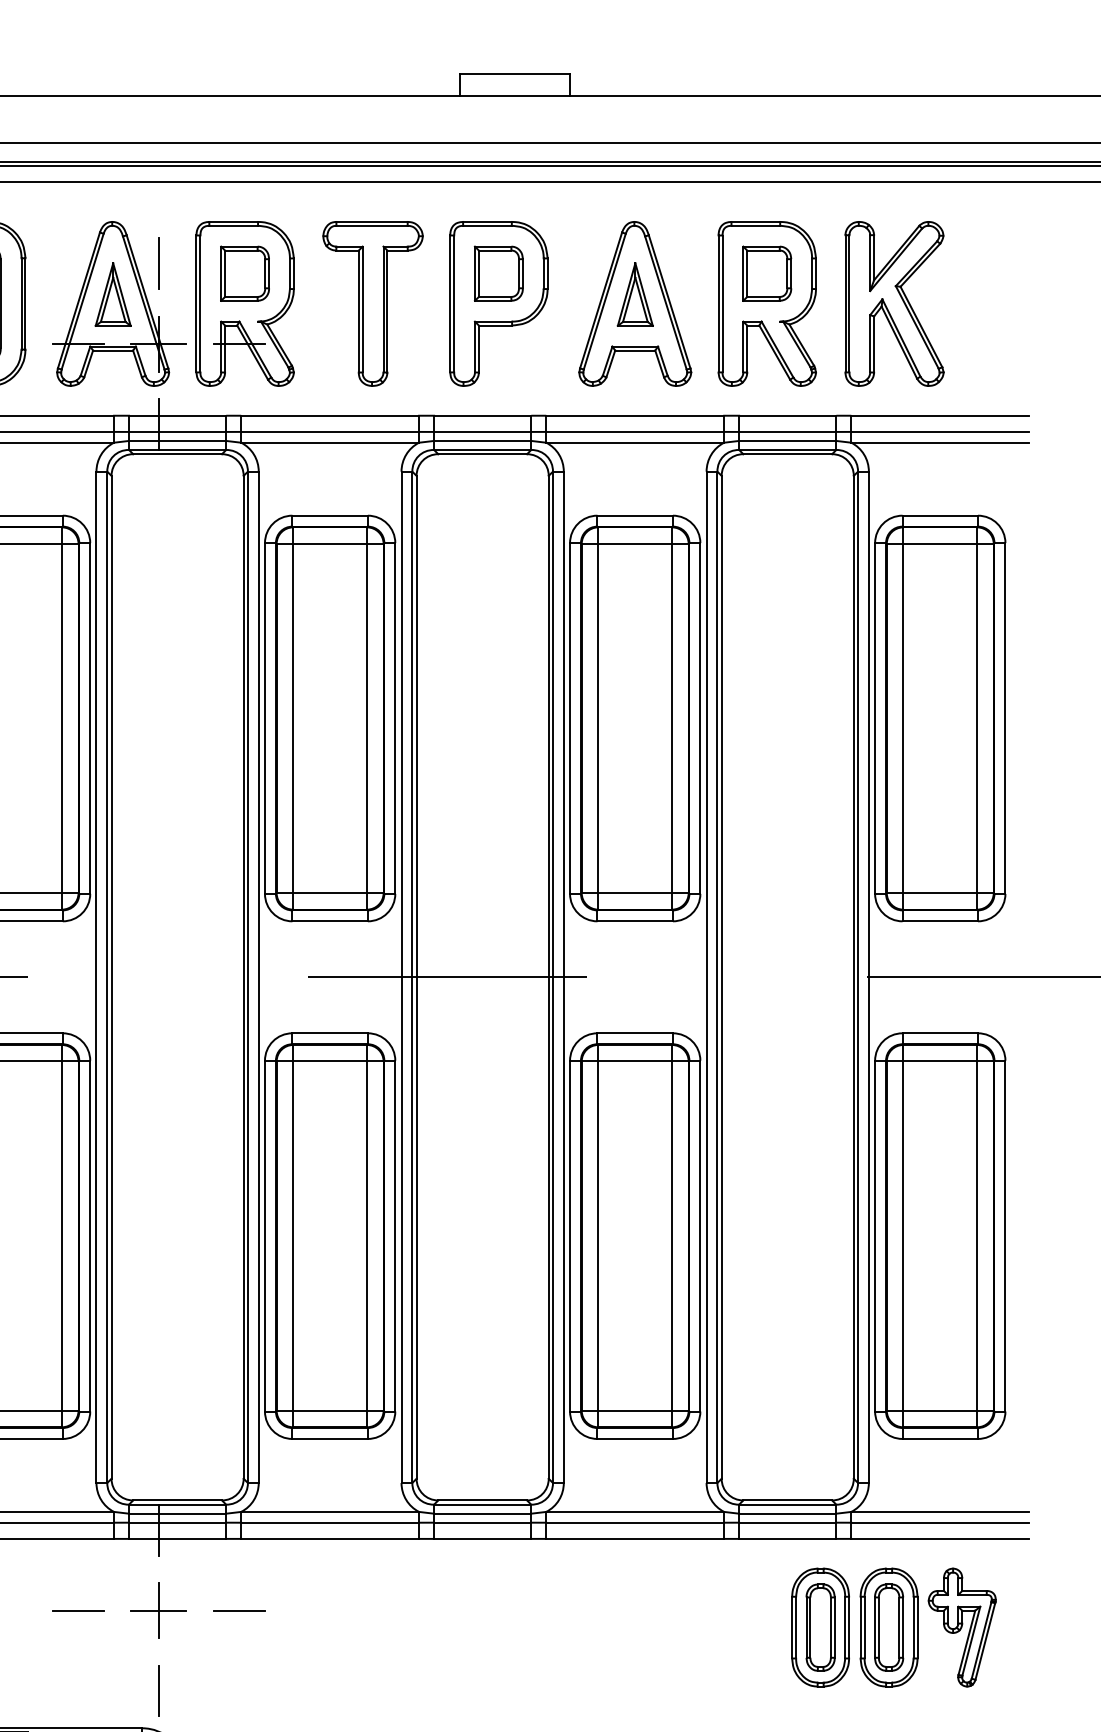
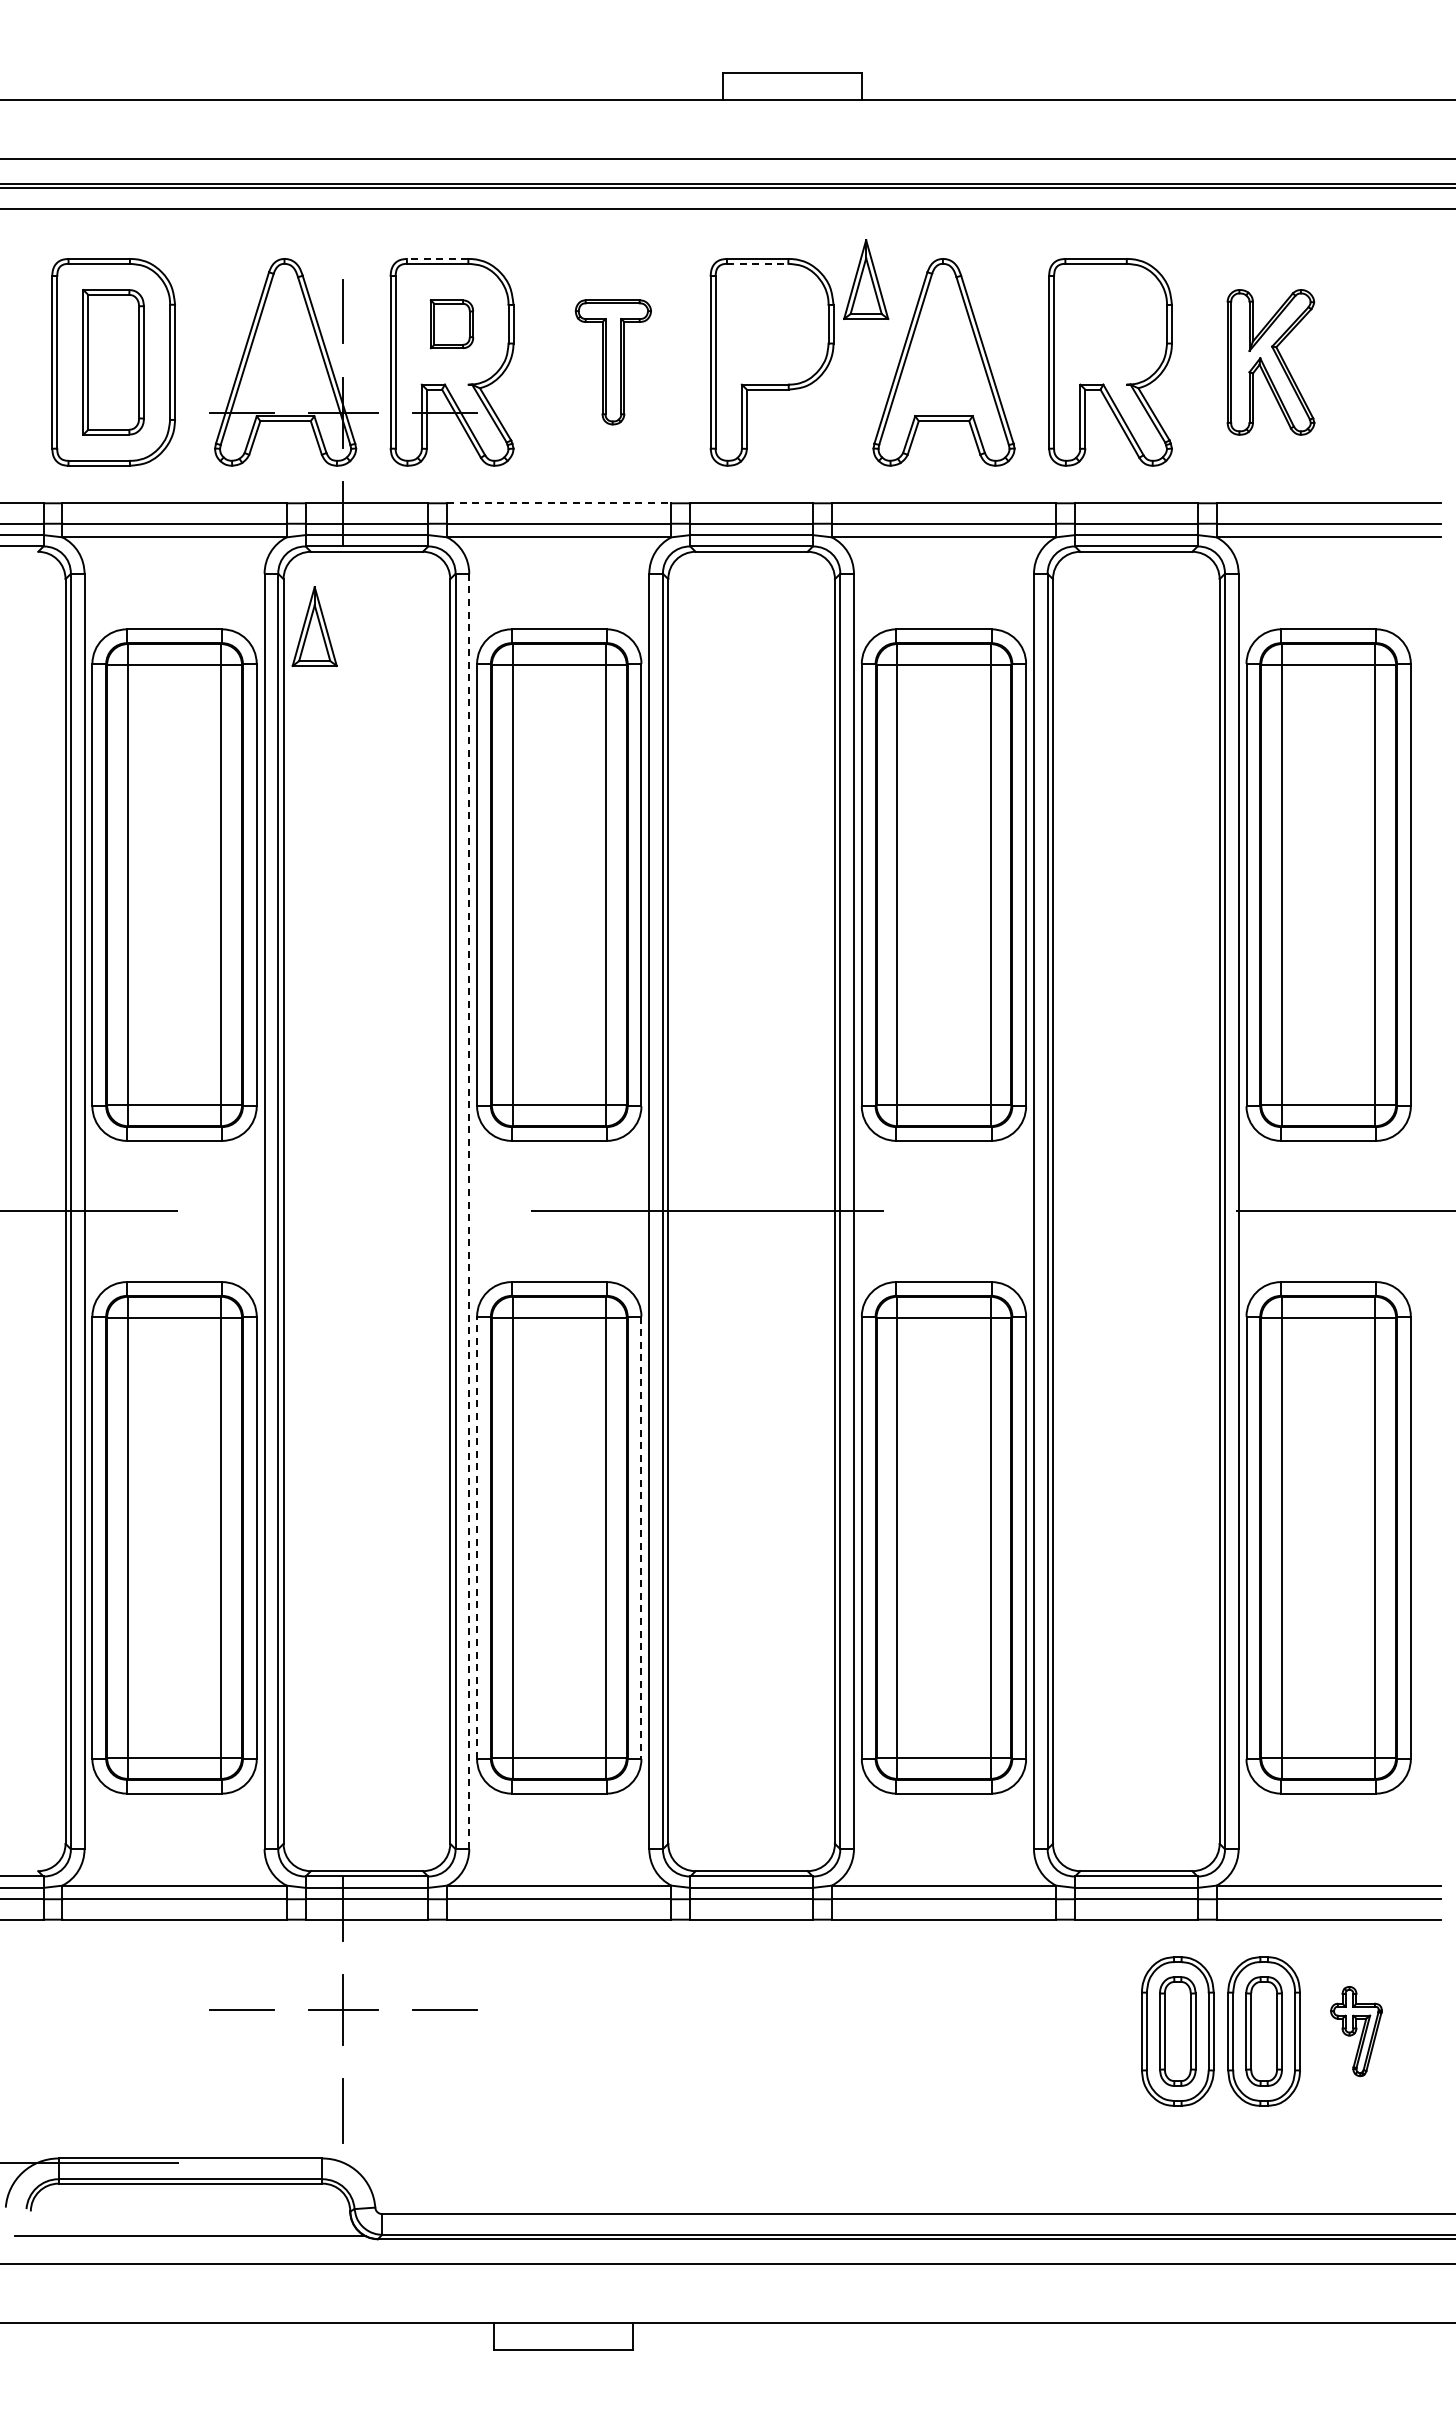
line: (233, 221) -> (437, 258), solid -> dashed
line: (487, 225) -> (757, 263), solid -> dashed
part: (244, 273) -> (451, 324), size x0.7
part: (498, 273) -> (771, 324), removed
part: (767, 273) -> (1110, 324), removed
part: (113, 294) -> (314, 626), moved
part: (635, 294) -> (866, 279), moved
part: (373, 304) -> (613, 362), size x0.6
part: (894, 304) -> (1270, 362), size x0.7
line: (330, 415) -> (559, 503), solid -> dashed
line: (258, 977) -> (469, 1211), solid -> dashed
line: (265, 1235) -> (477, 1537), solid -> dashed
line: (395, 1236) -> (641, 1538), solid -> dashed
part: (962, 1627) -> (1356, 2031), size x0.6

